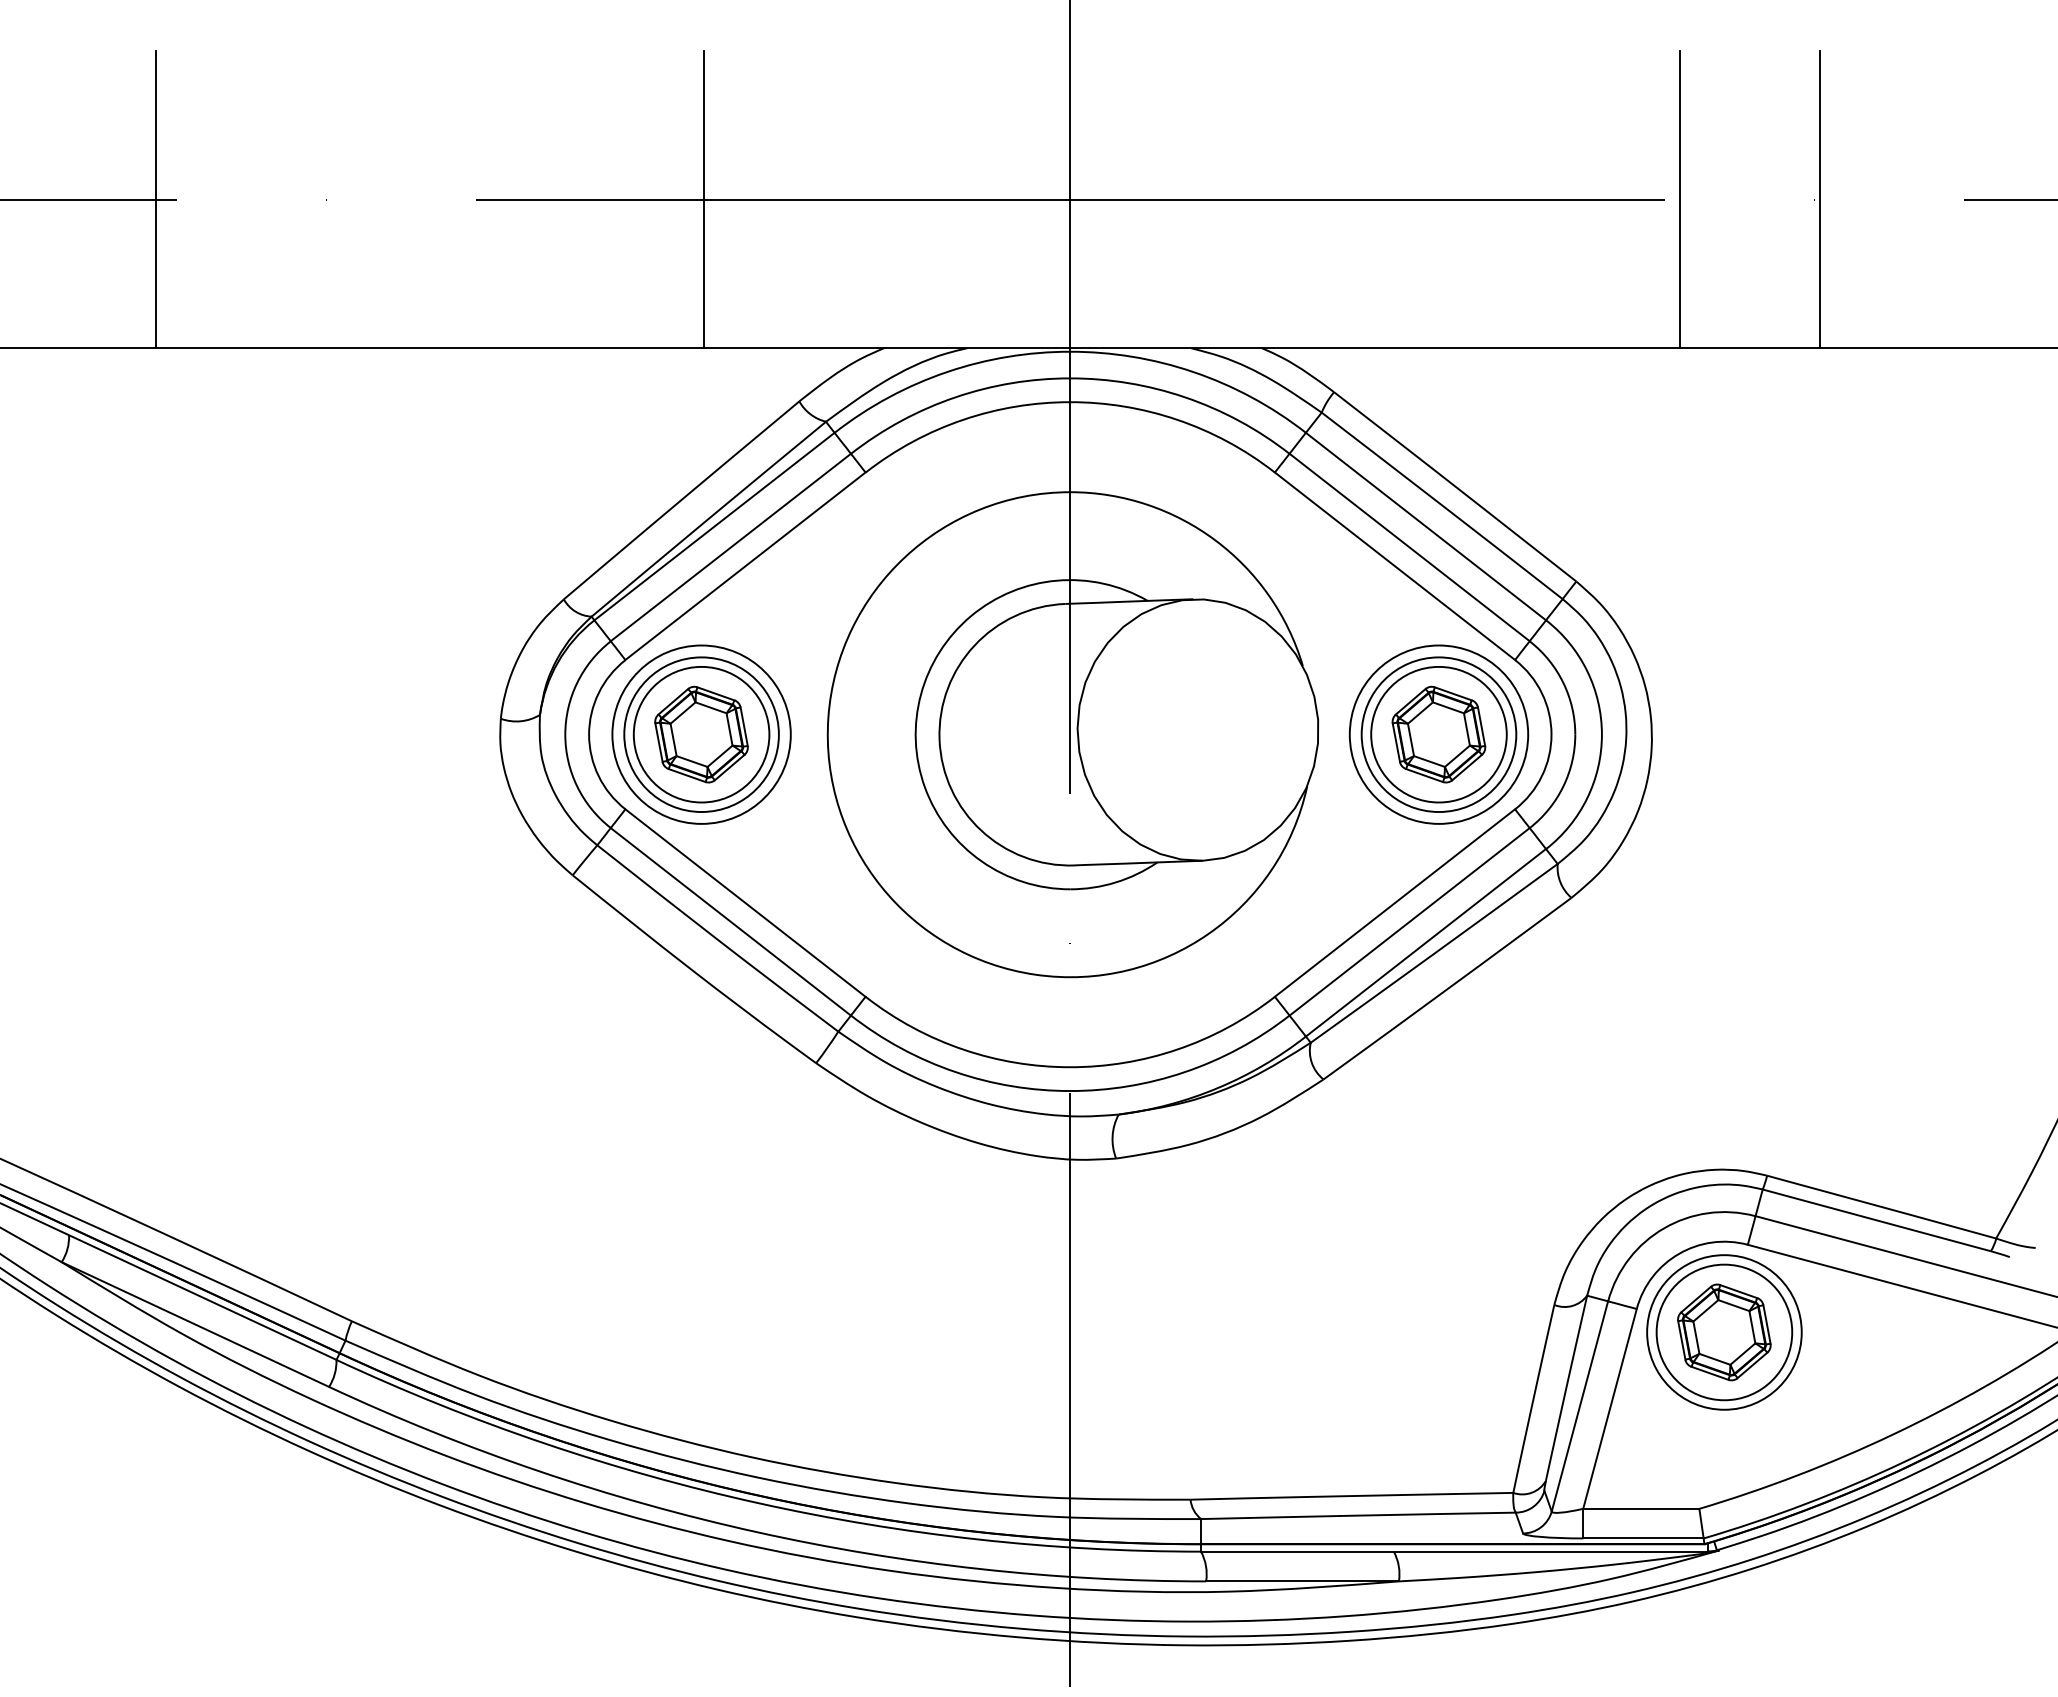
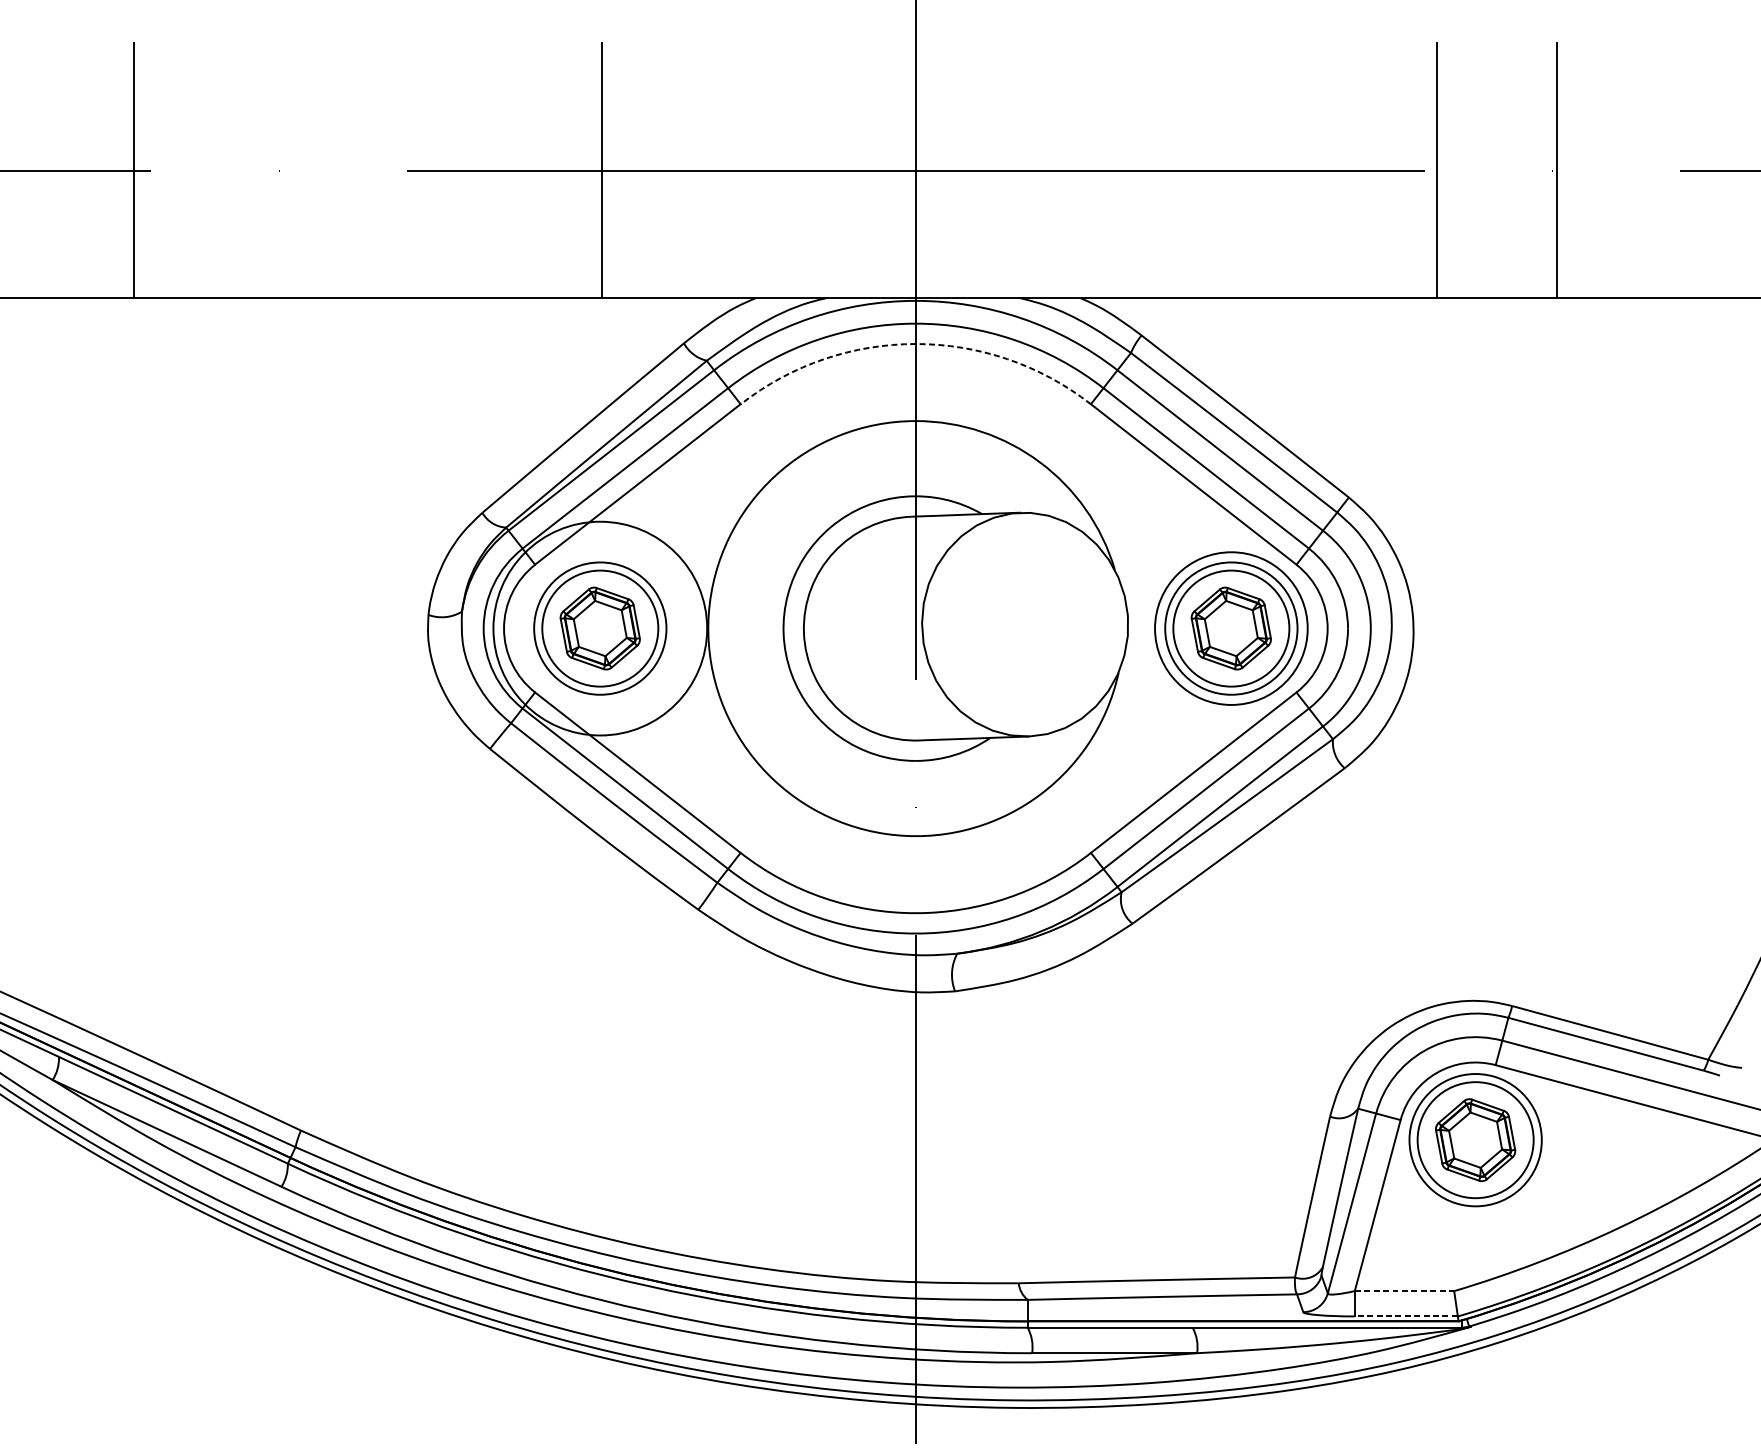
arc: (1070, 402) -> (916, 344), solid -> dashed
circle: (701, 734) -> (600, 628), size x1.4
line: (1641, 1508) -> (1404, 1290), solid -> dashed
line: (1642, 1538) -> (1405, 1316), solid -> dashed

